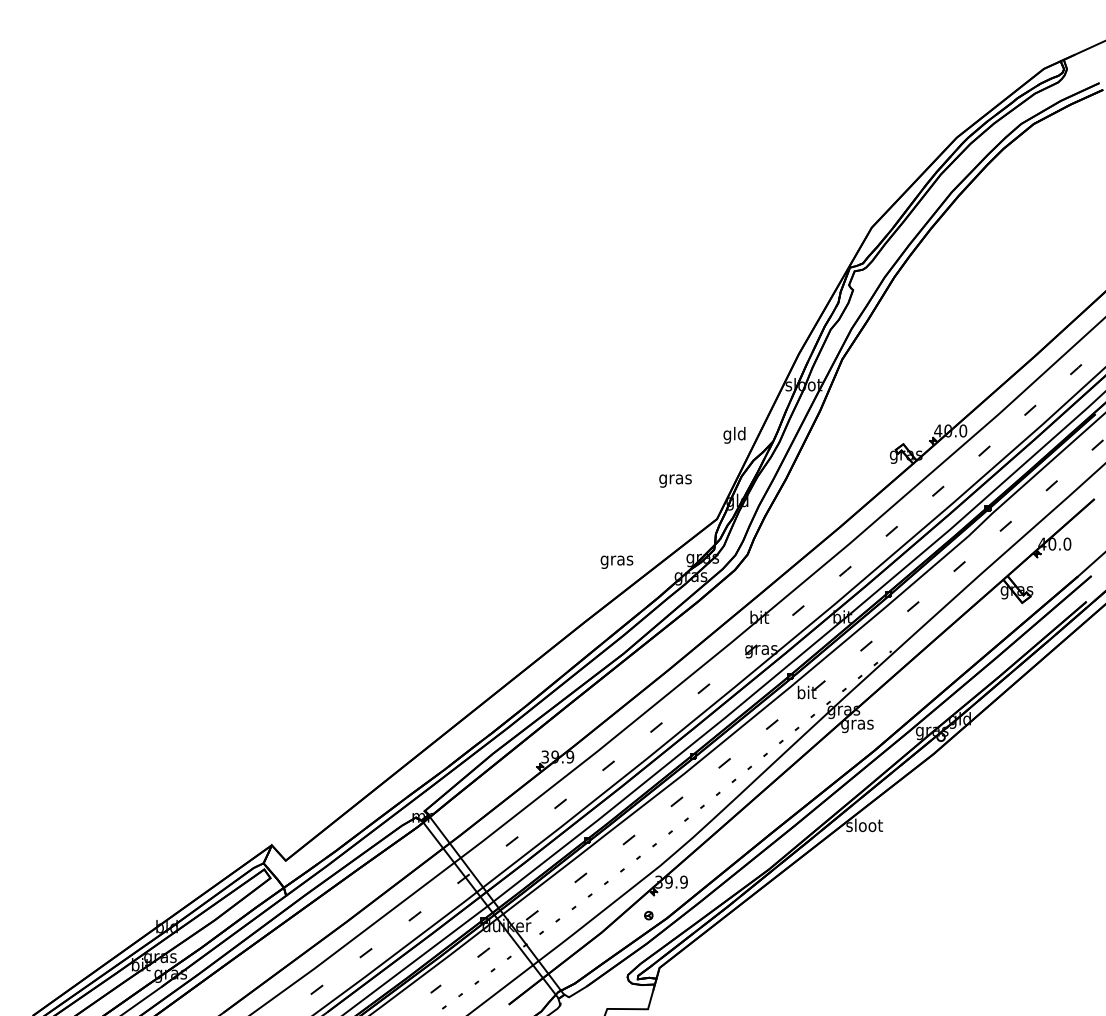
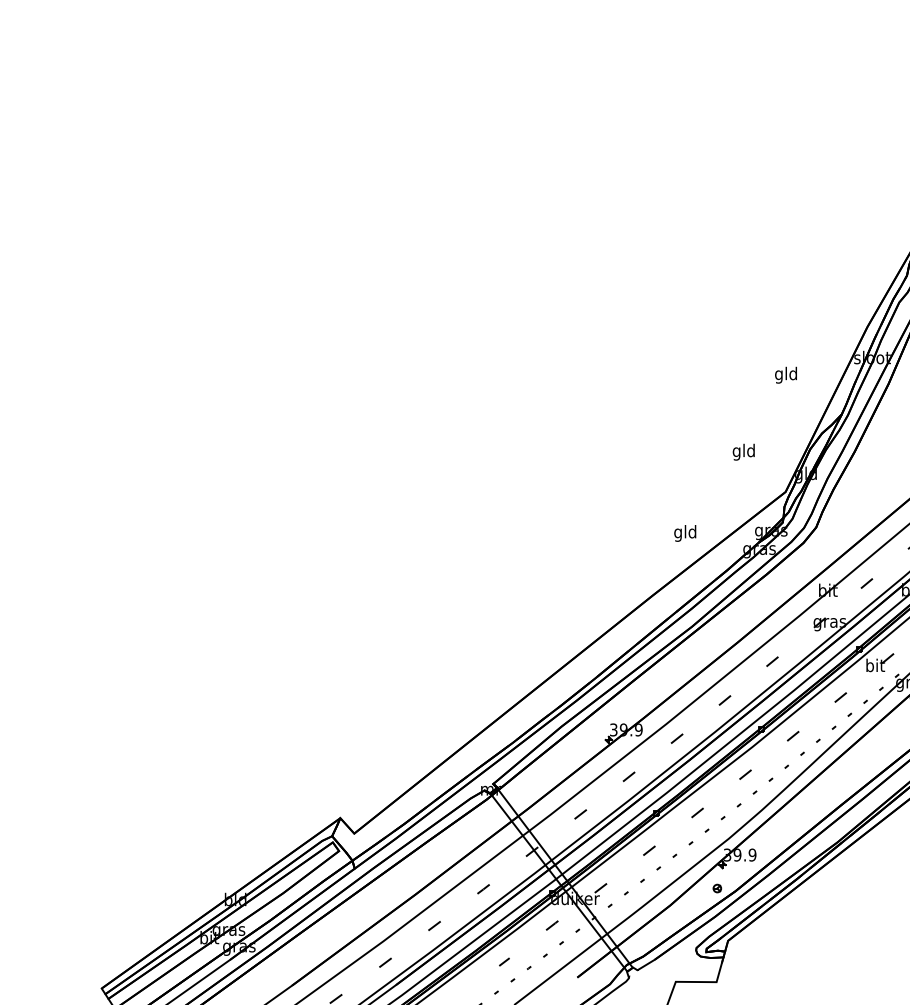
text: (734, 435) -> (786, 375), moved
text: (675, 478) -> (744, 451), gras -> gld
text: (616, 560) -> (685, 533), gras -> gld

